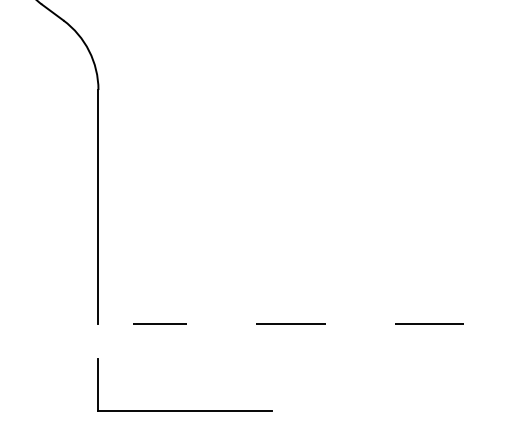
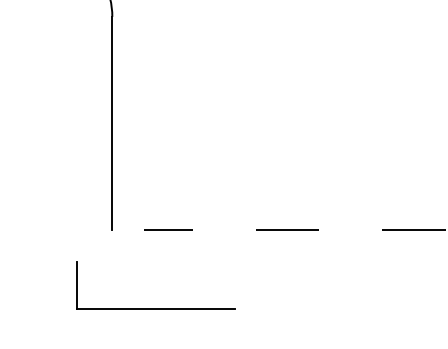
part: (184, 410) -> (155, 308), moved

